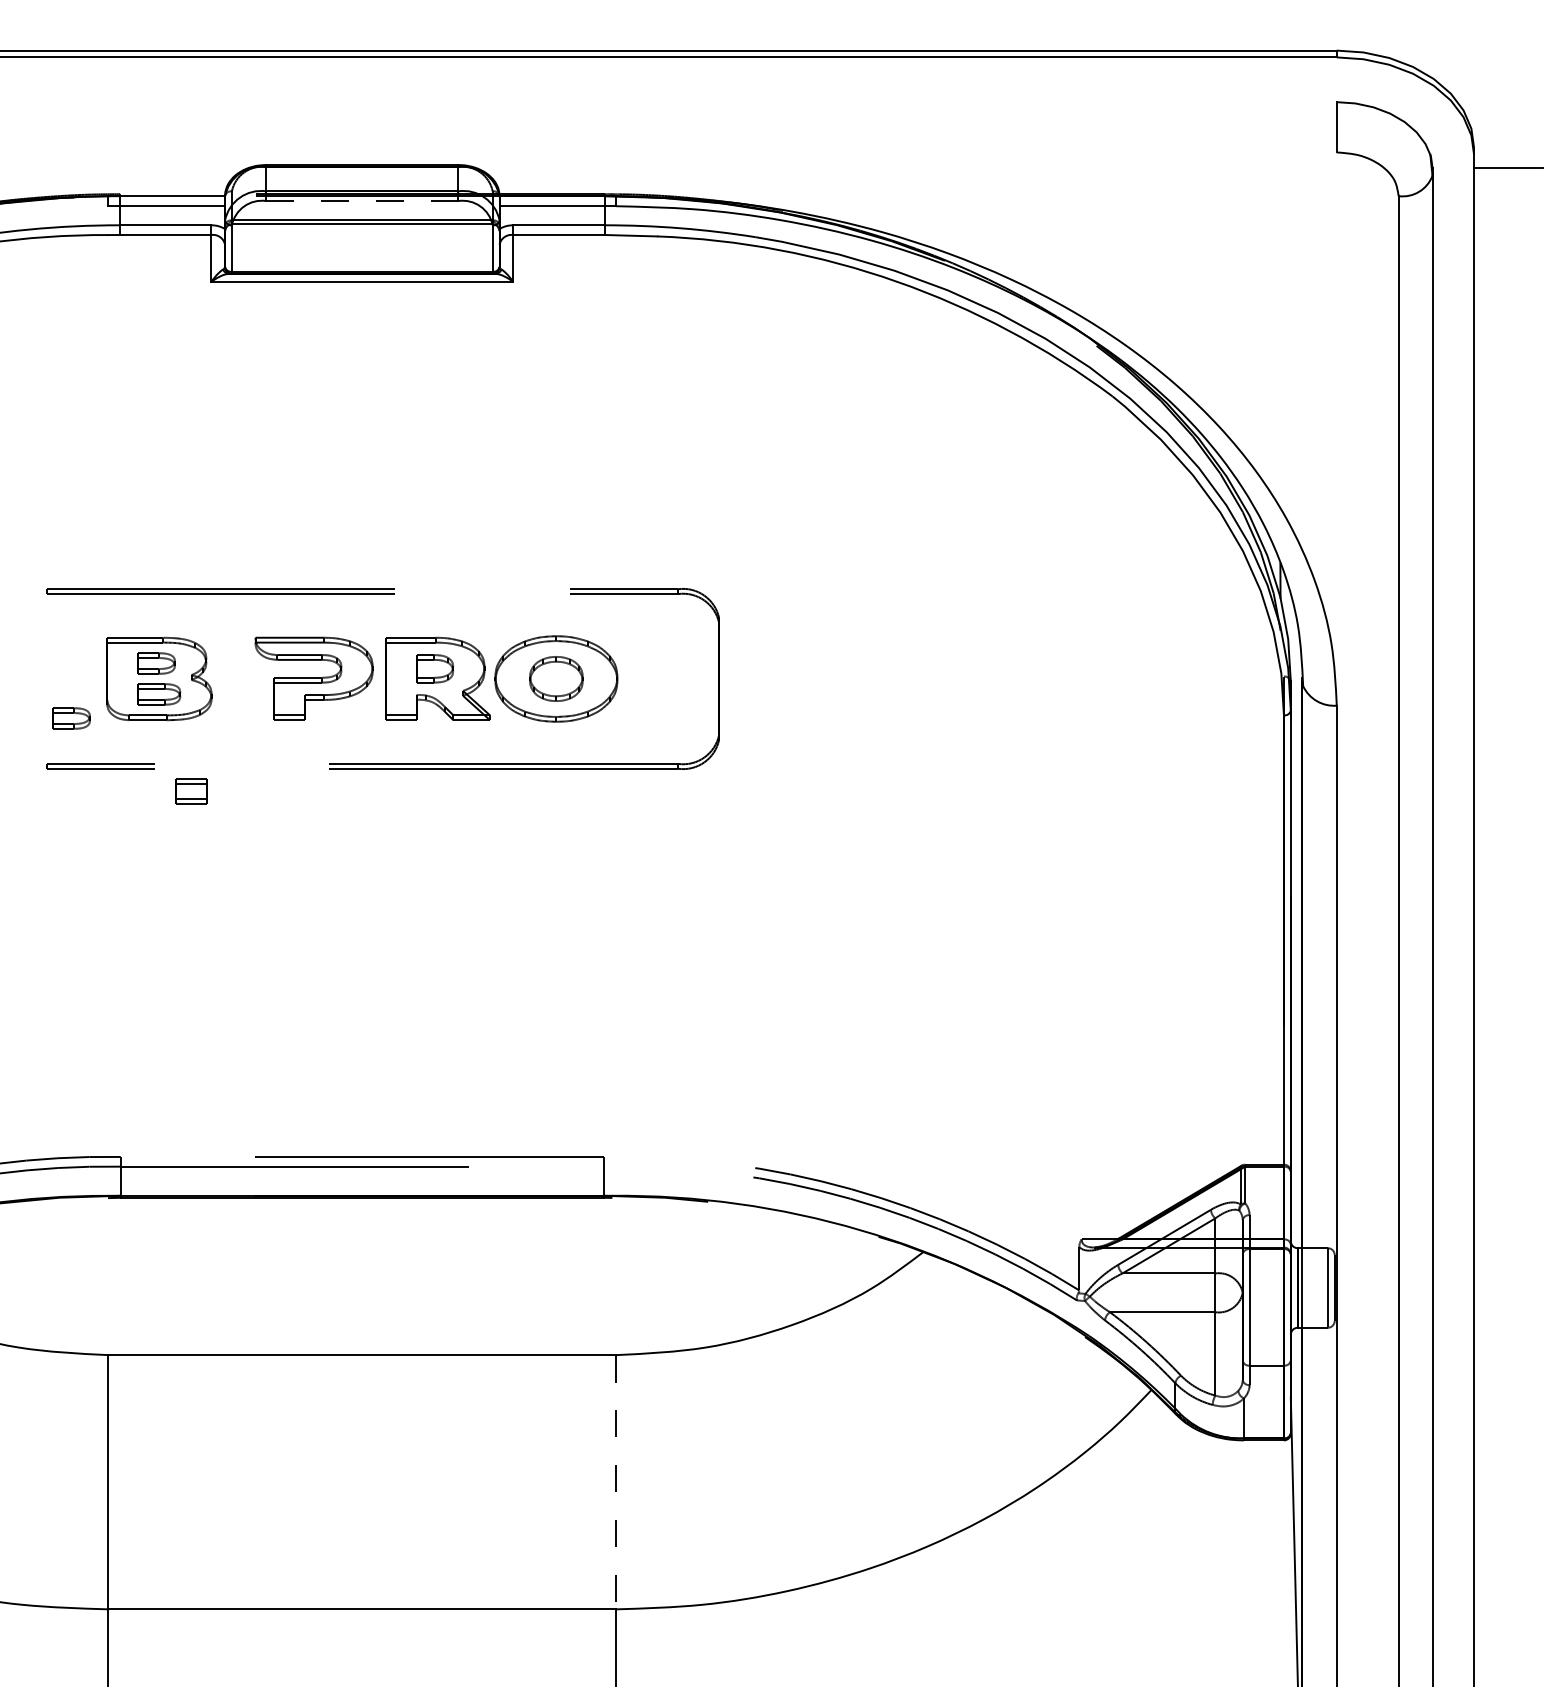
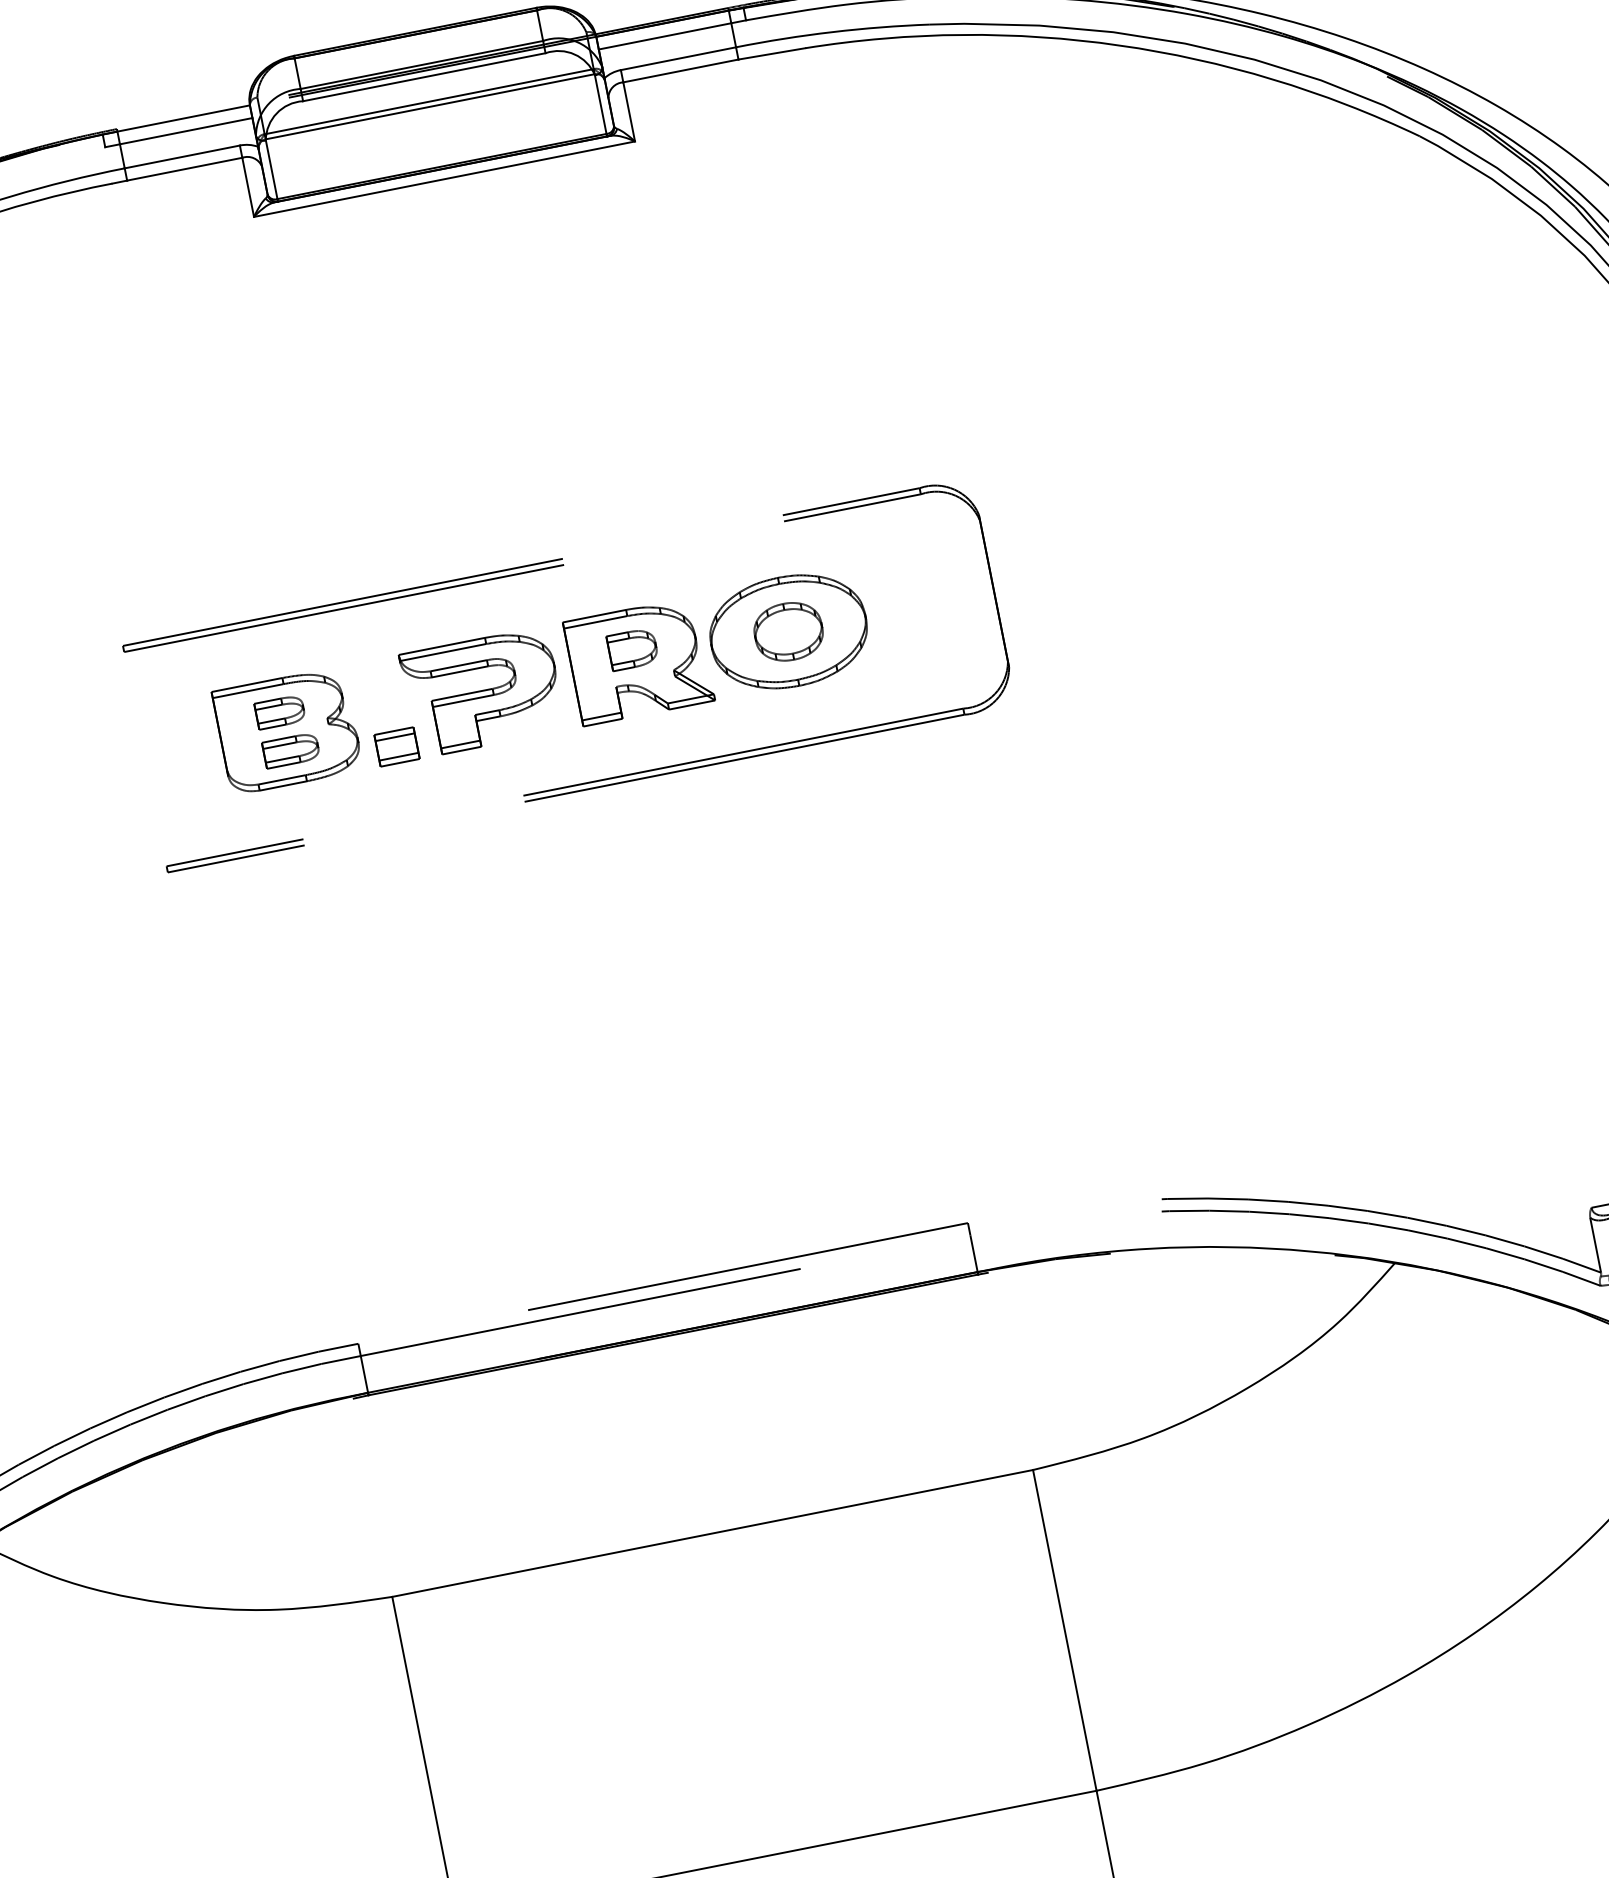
line: (361, 201) -> (423, 78), dashed -> solid
part: (71, 718) -> (186, 802), removed
part: (191, 791) -> (397, 746), moved
line: (616, 1482) -> (1065, 1630), dashed -> solid

